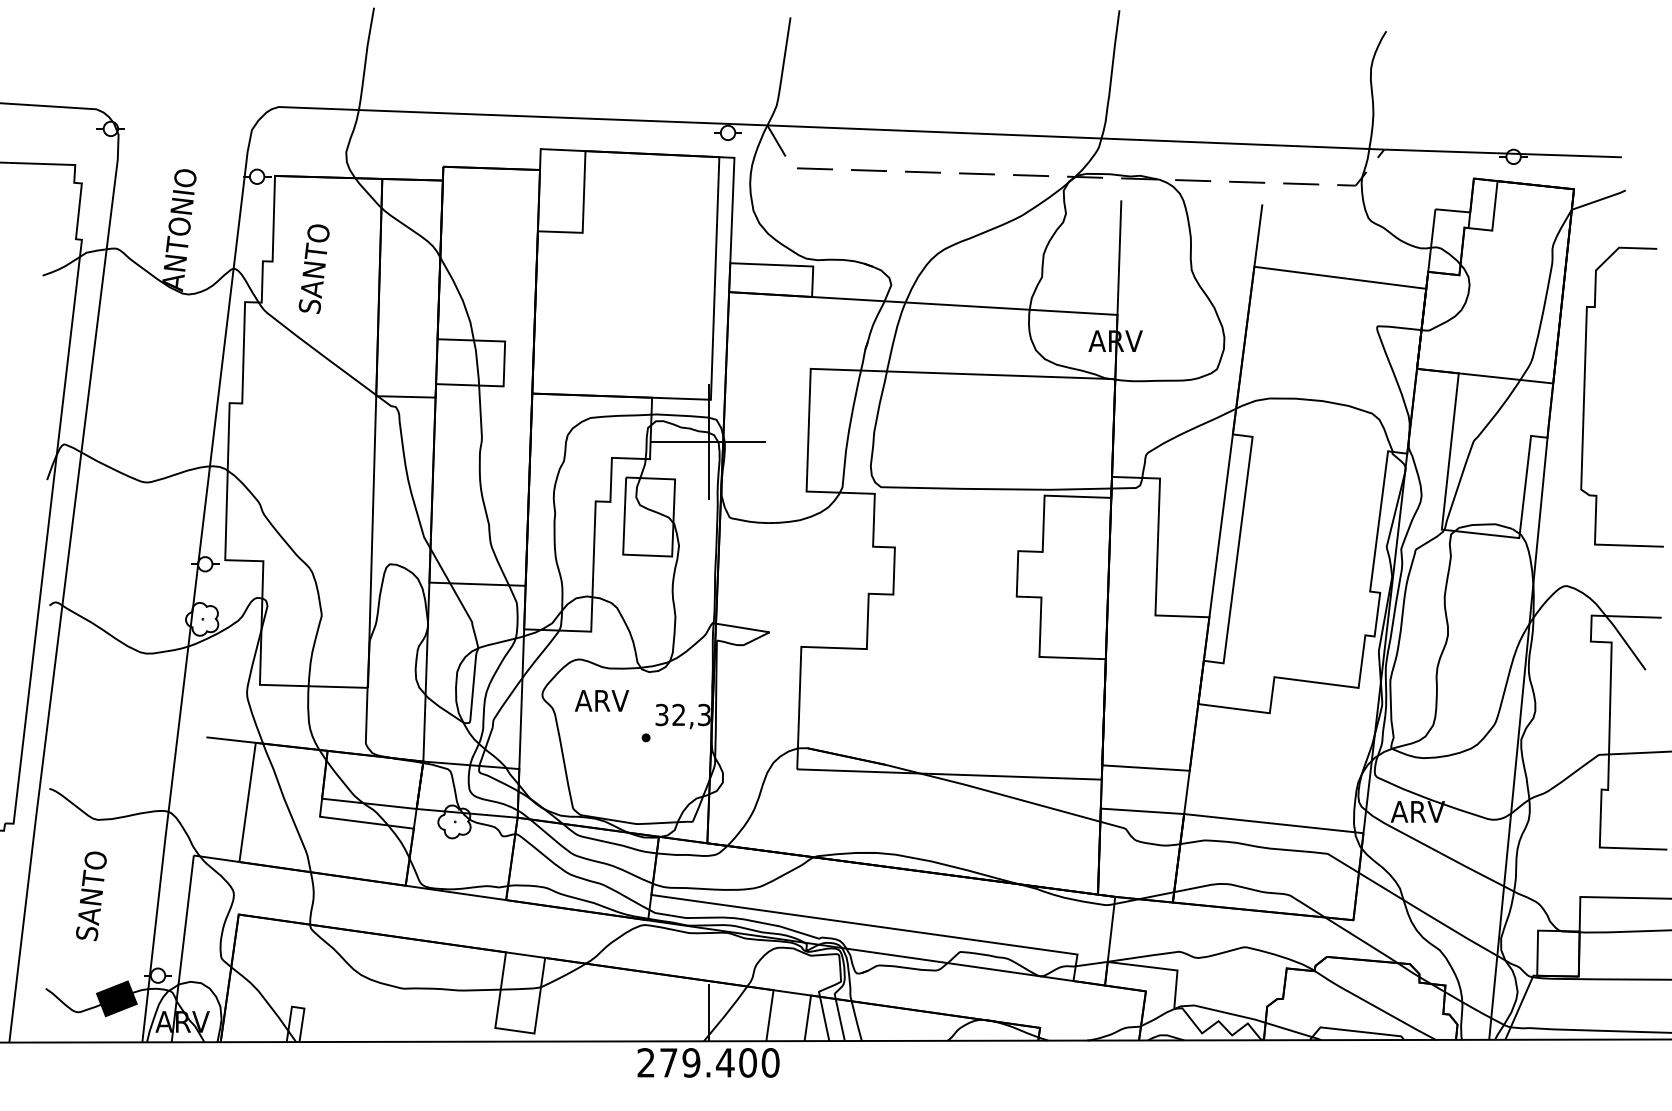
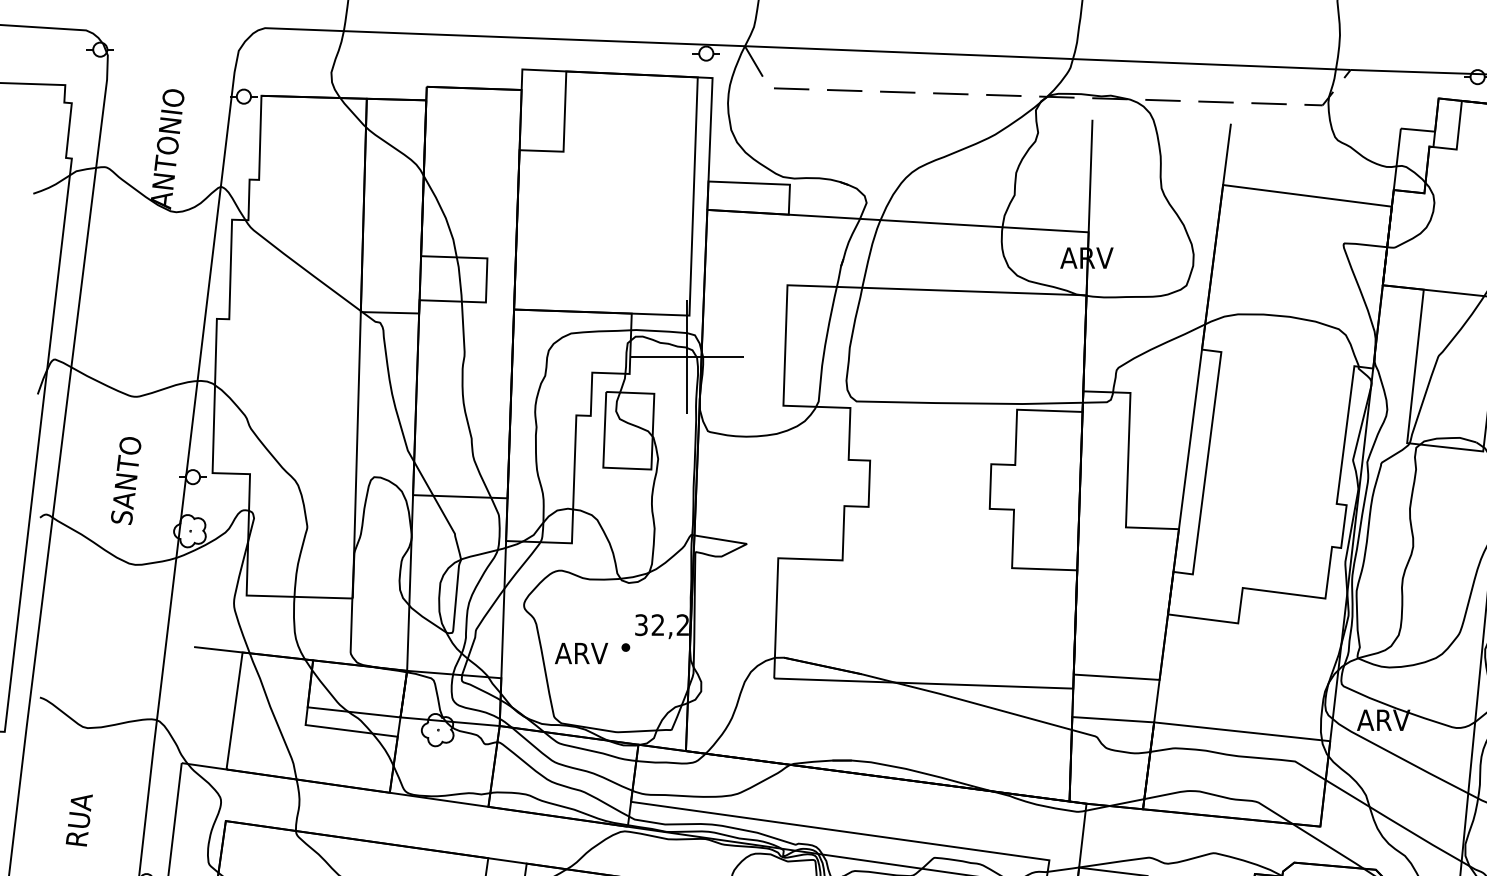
text: (313, 268) -> (125, 480), moved
text: (601, 700) -> (581, 653), moved
text: (704, 715) -> (683, 625), 32,3 -> 32,2
text: (90, 896) -> (80, 803), SANTO -> RUA

